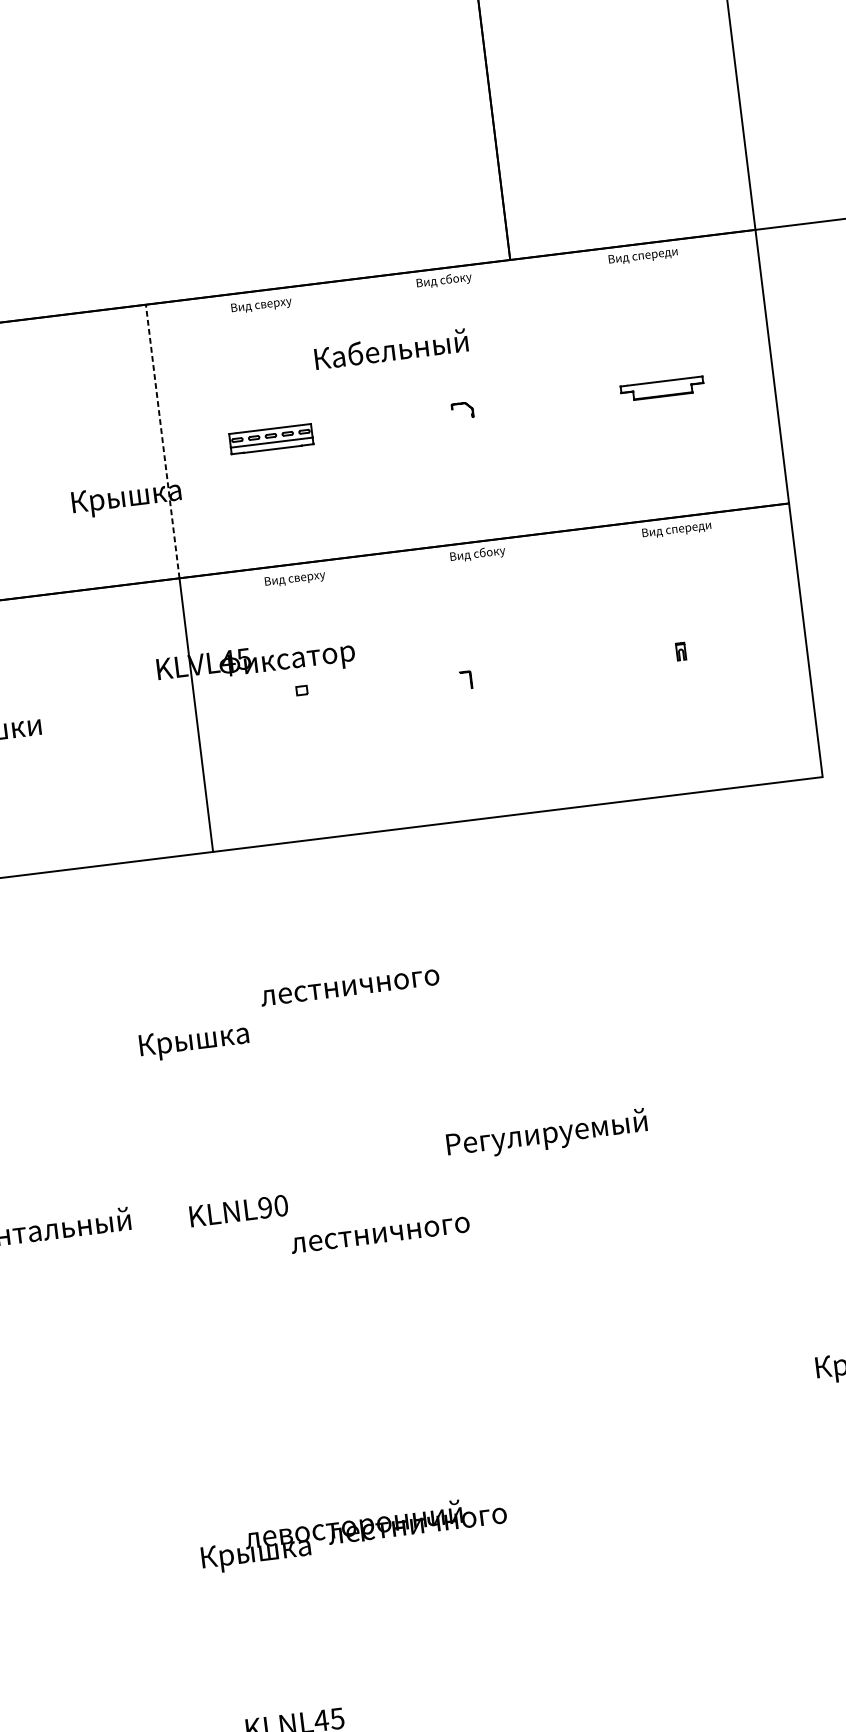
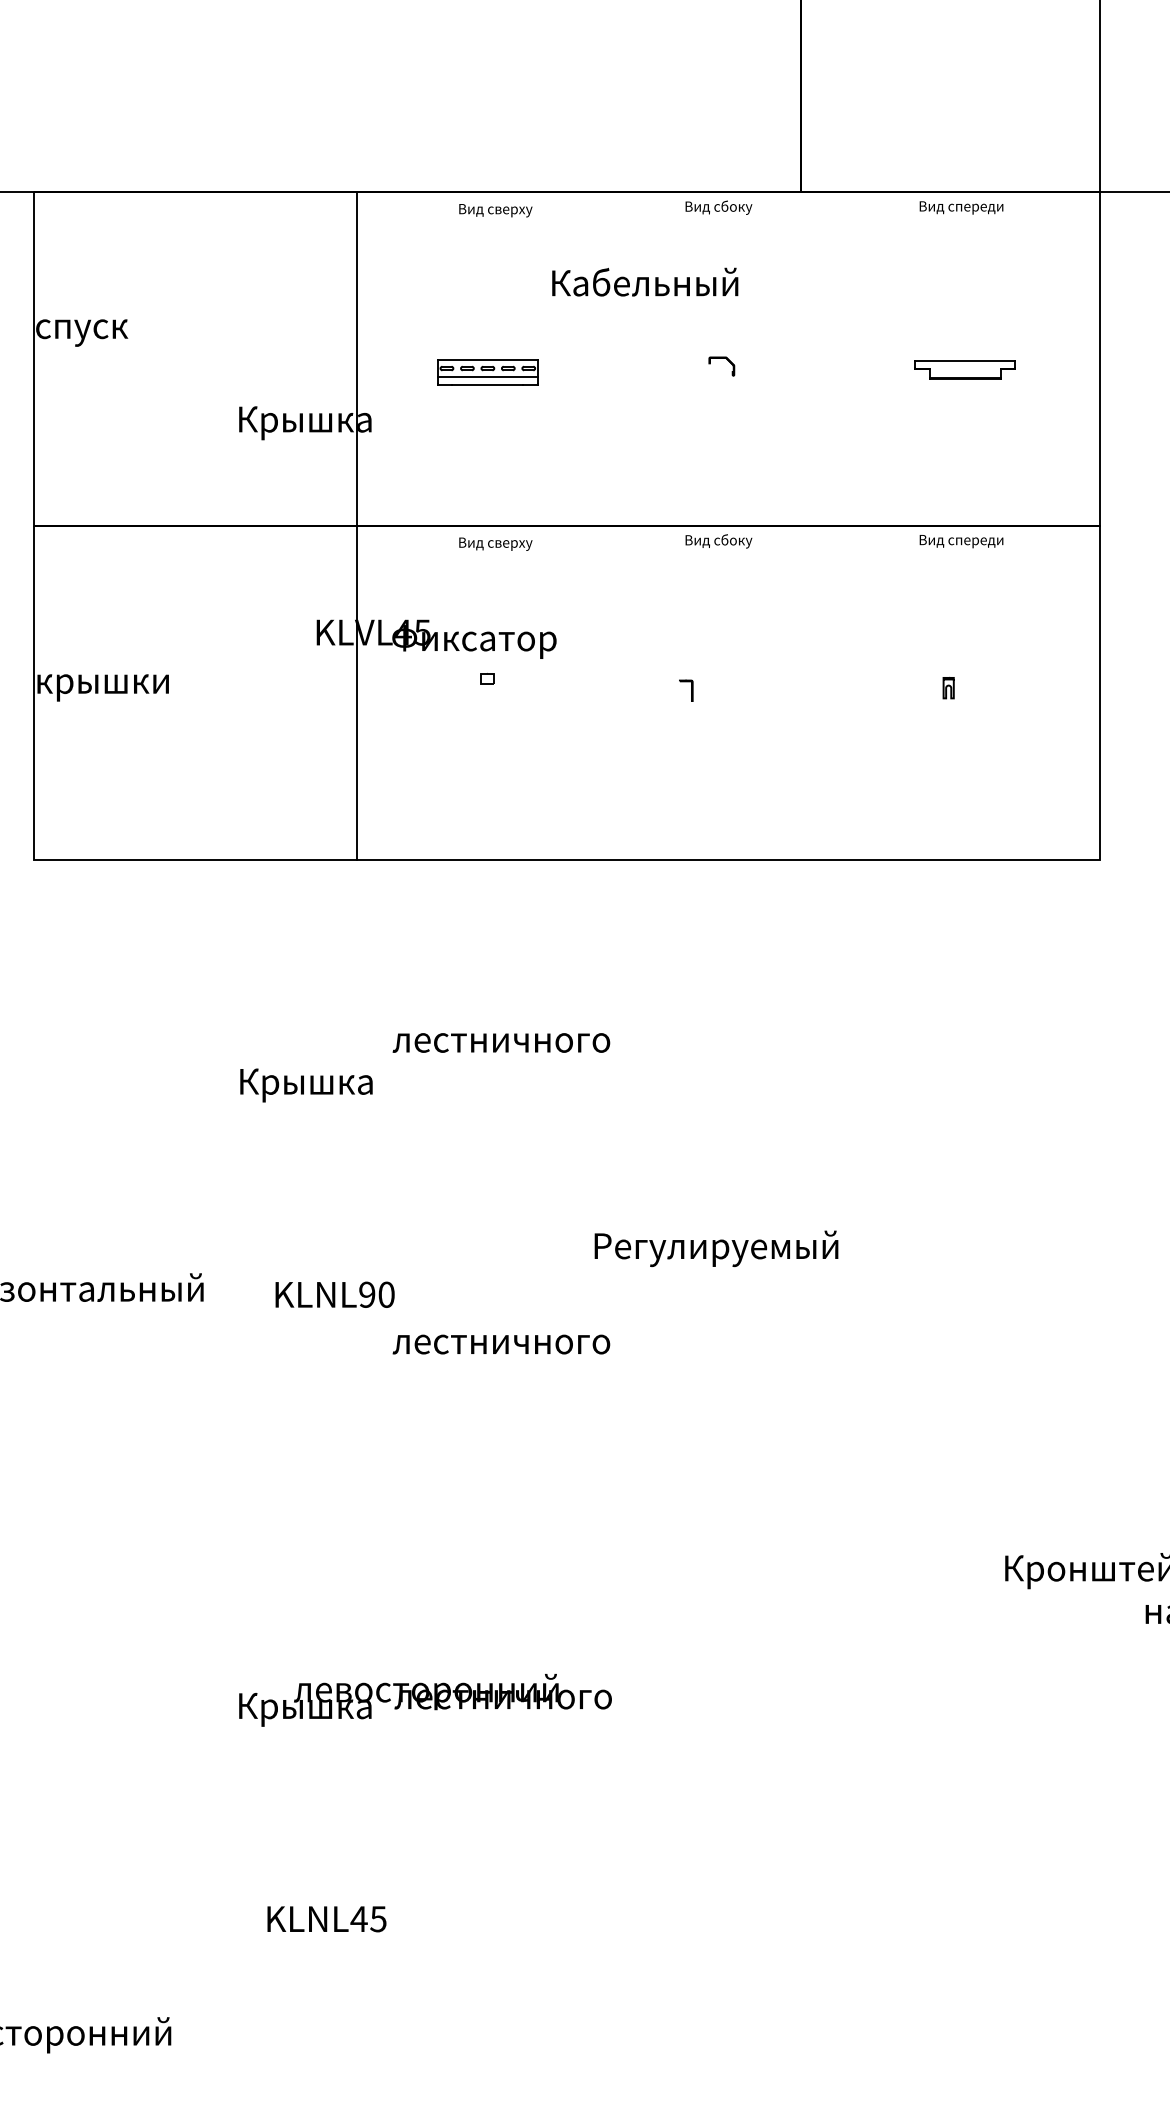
line: (163, 441) -> (357, 359), dashed -> solid

